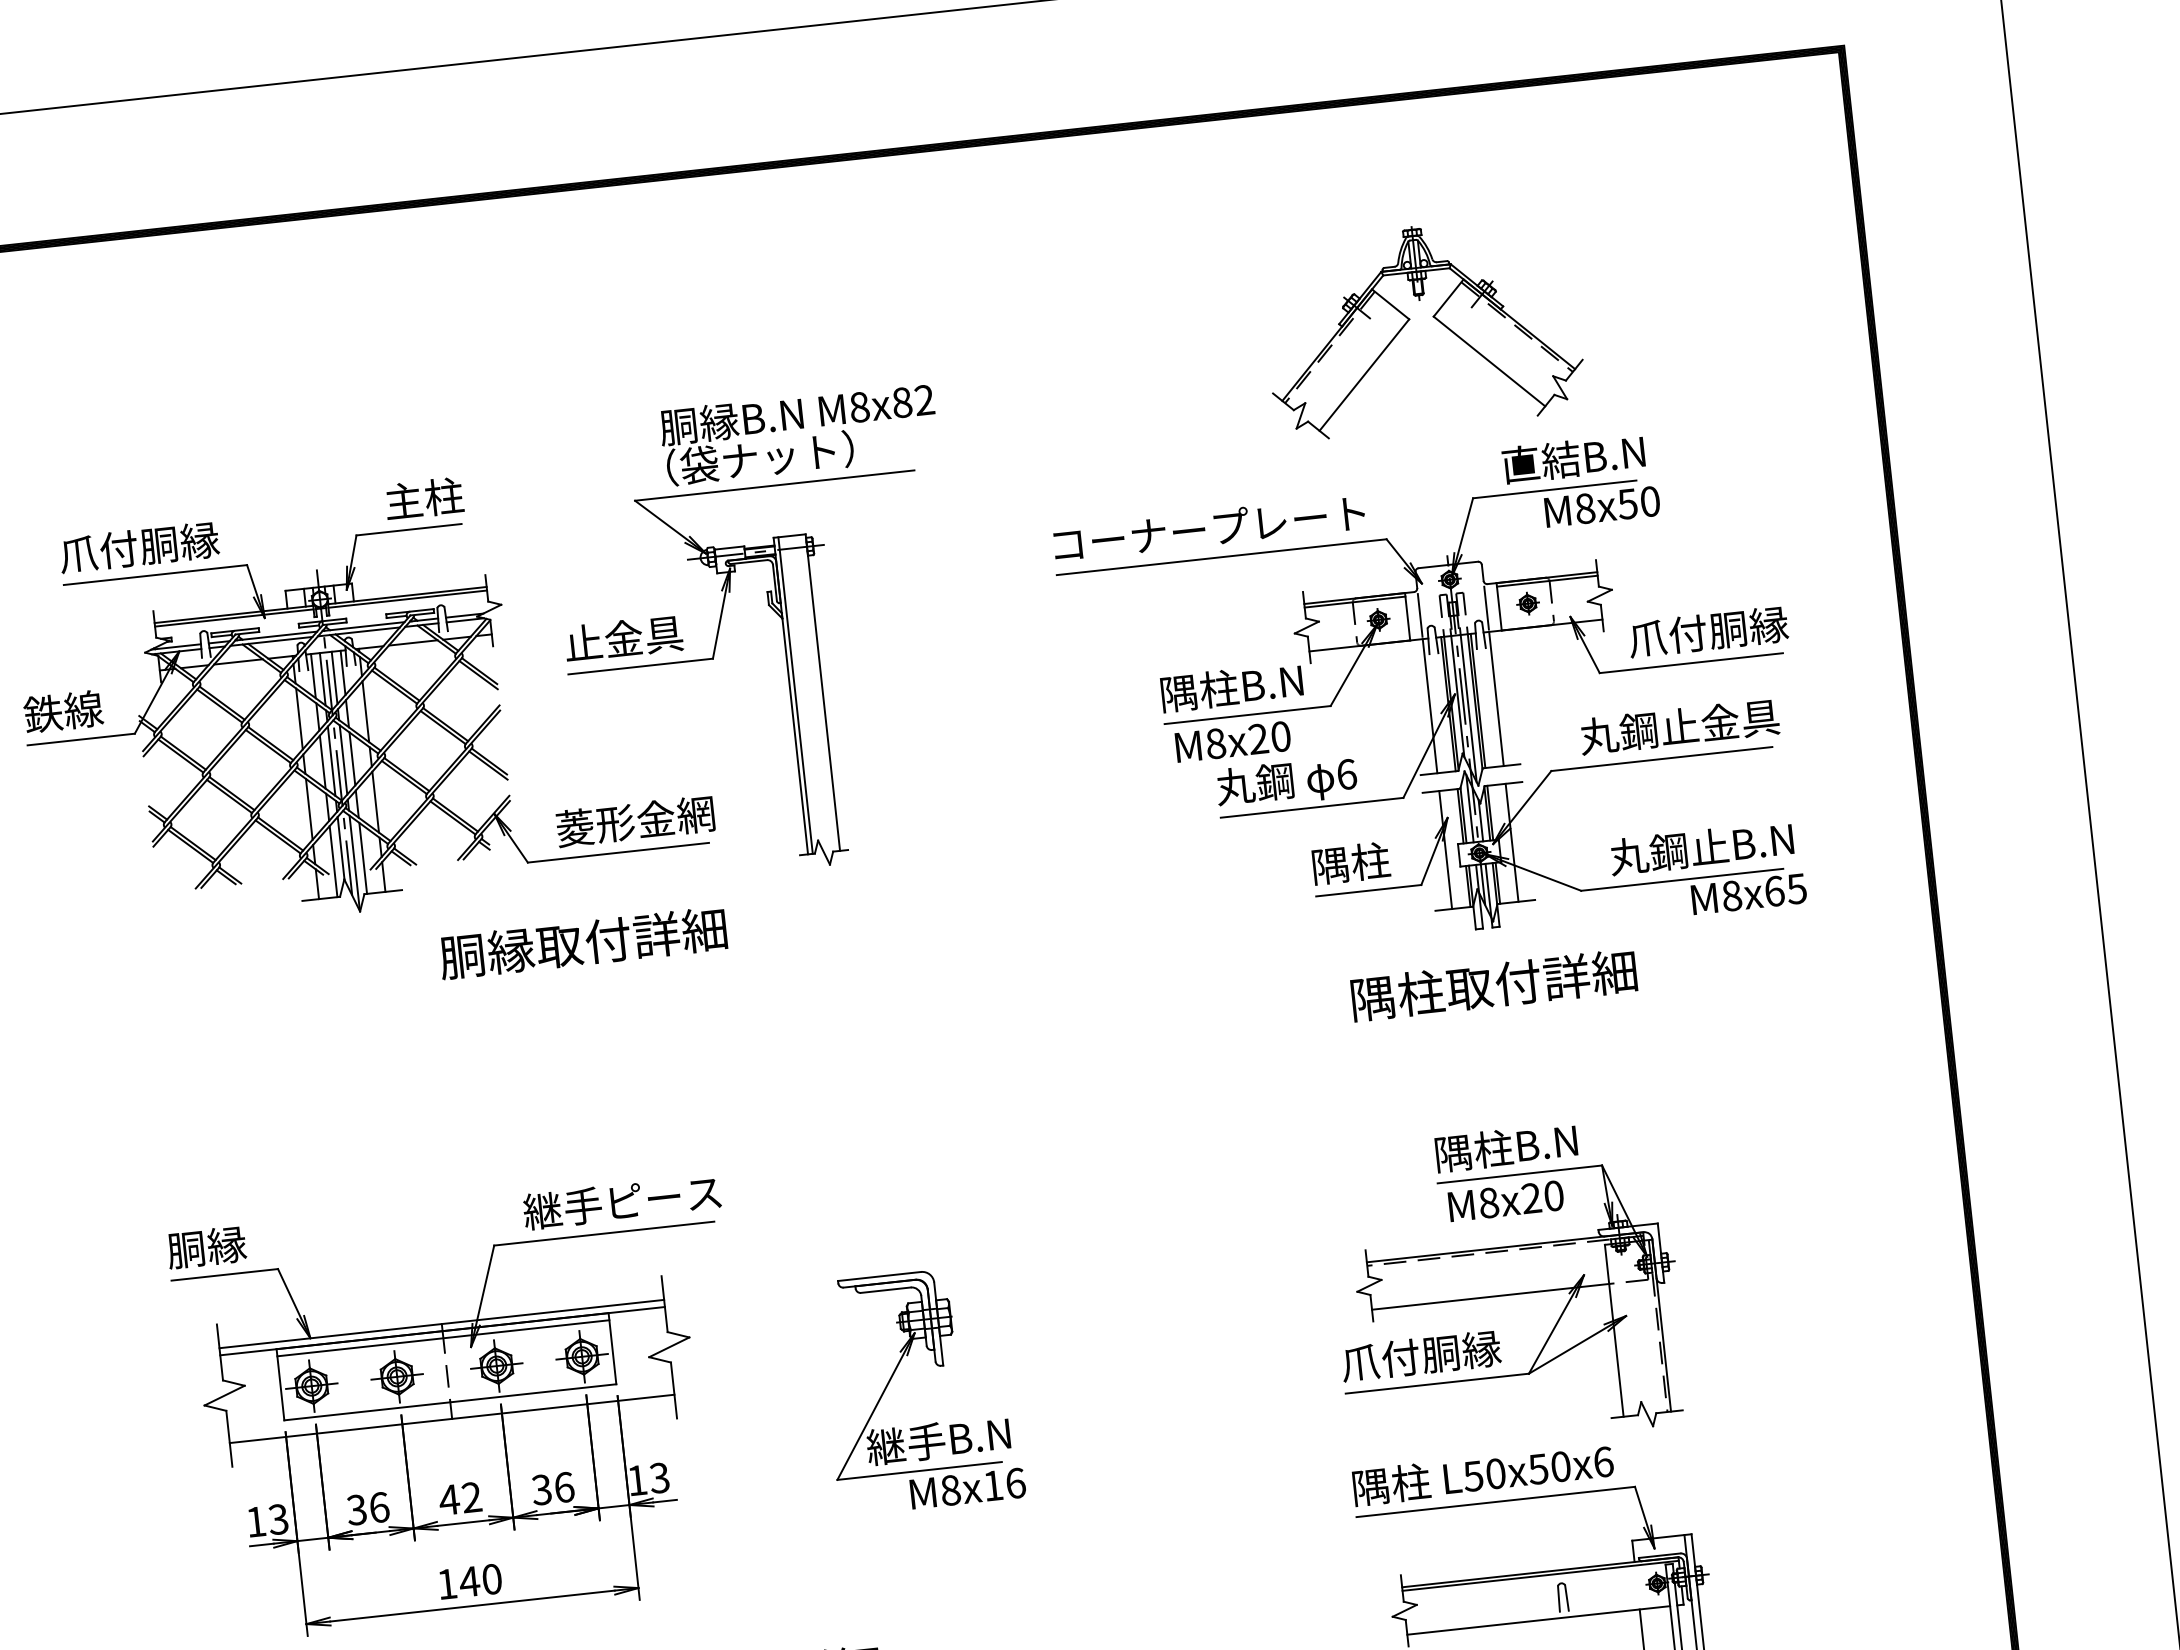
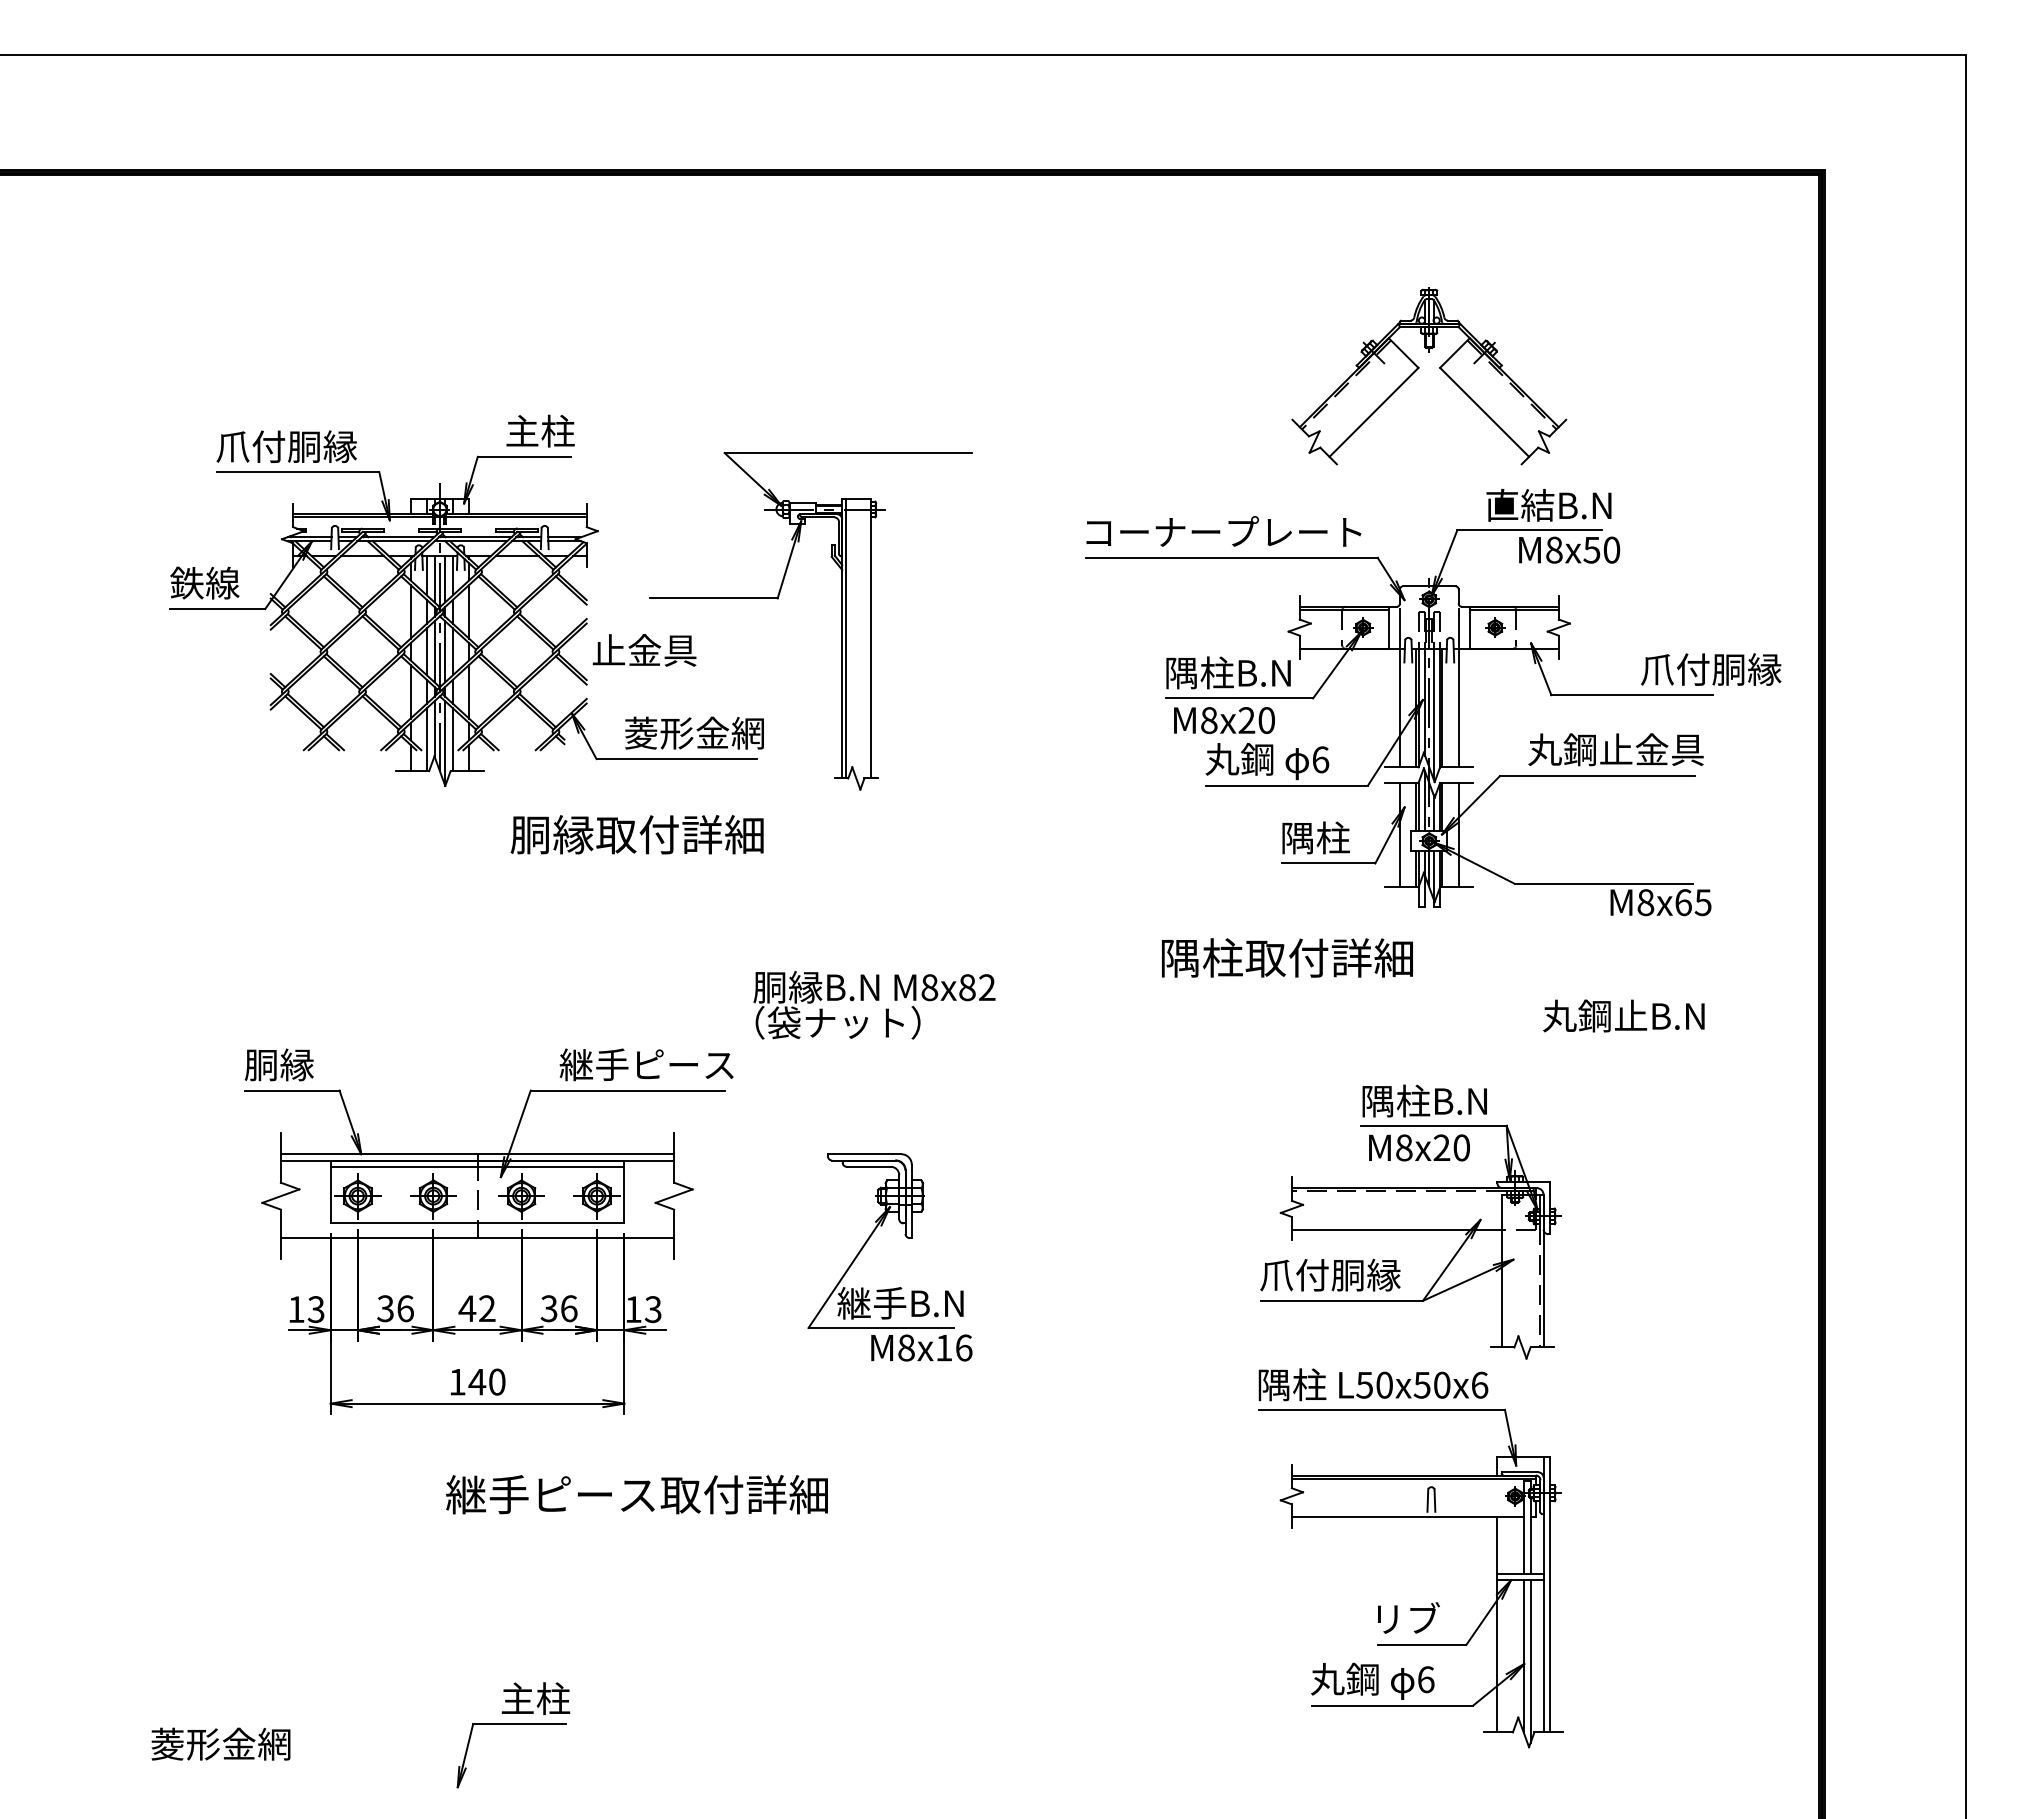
text: (799, 434) -> (874, 1005), moved
text: (1708, 631) -> (1711, 669), moved
text: (623, 638) -> (644, 650), moved
text: (1701, 847) -> (1623, 1015), moved
text: (1494, 984) -> (1287, 957), moved

